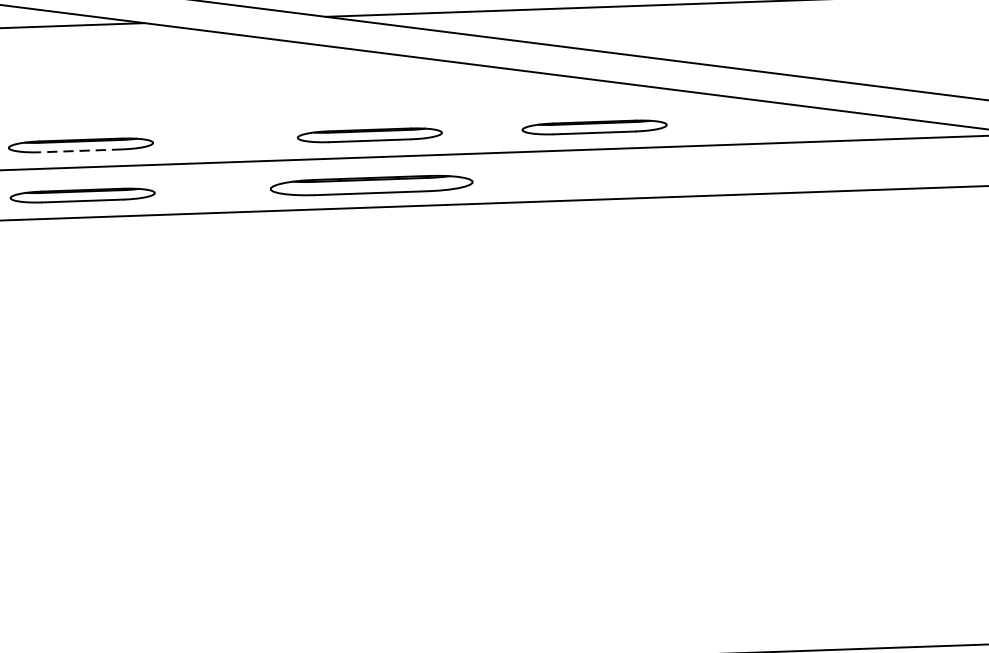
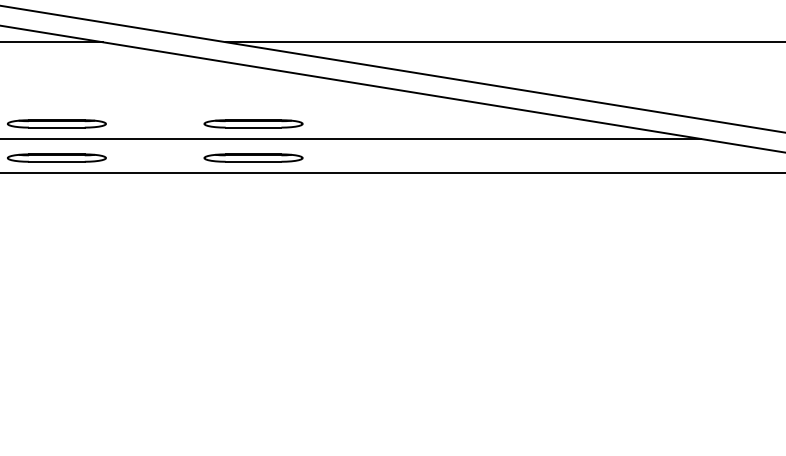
part: (594, 126) -> (406, 123), removed
line: (80, 150) -> (56, 127), dashed -> solid
part: (371, 184) -> (253, 157), size x0.71

